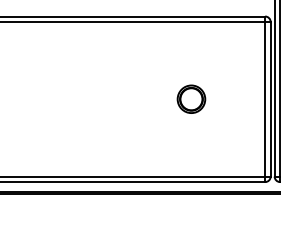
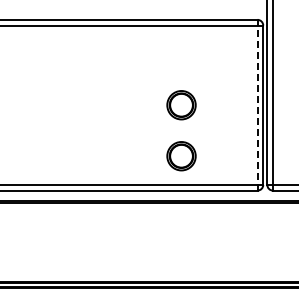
line: (265, 98) -> (257, 104), solid -> dashed
part: (191, 149) -> (181, 156), added

